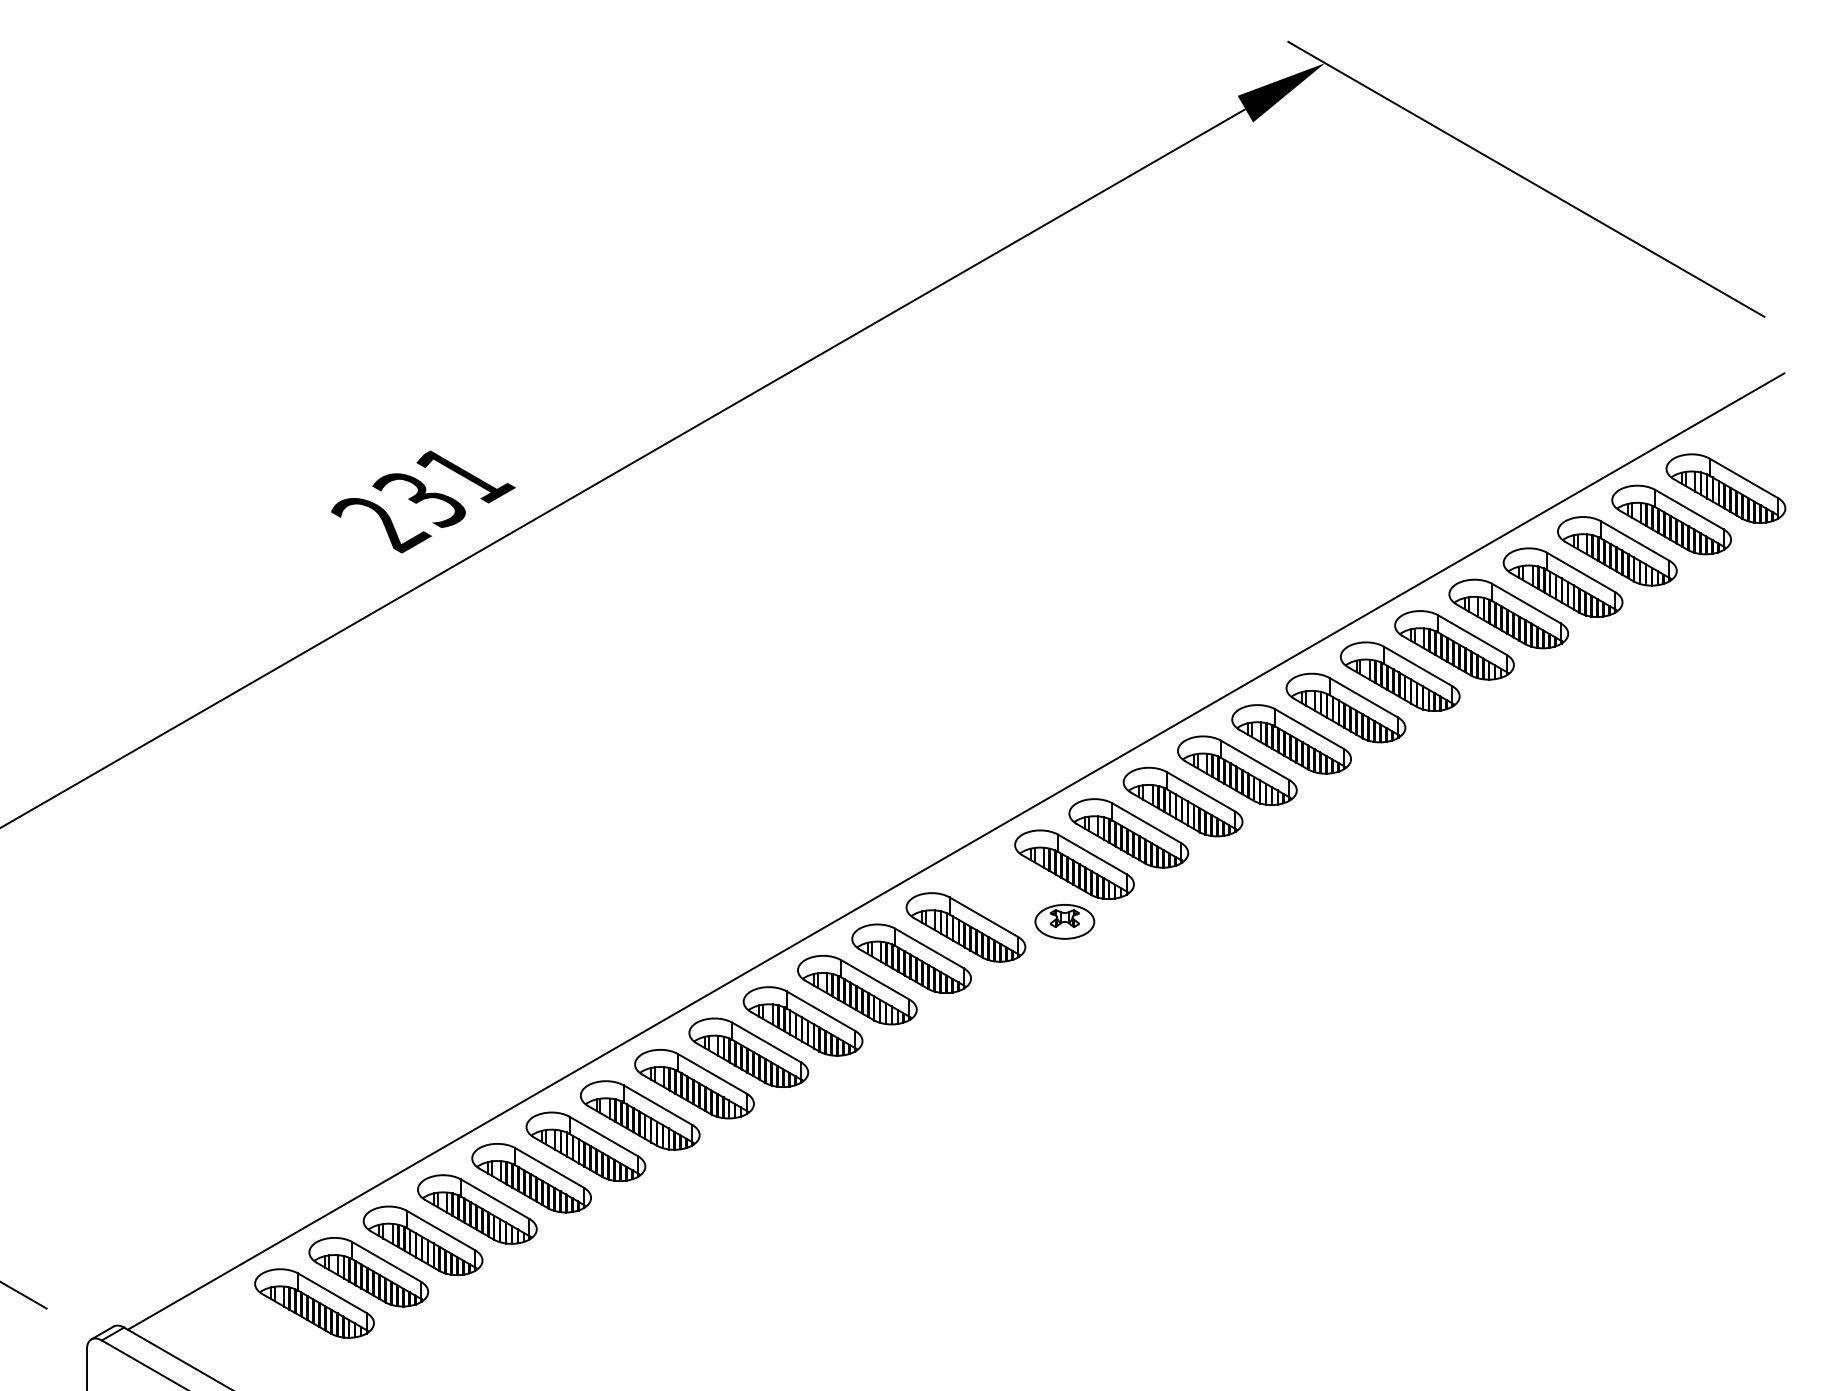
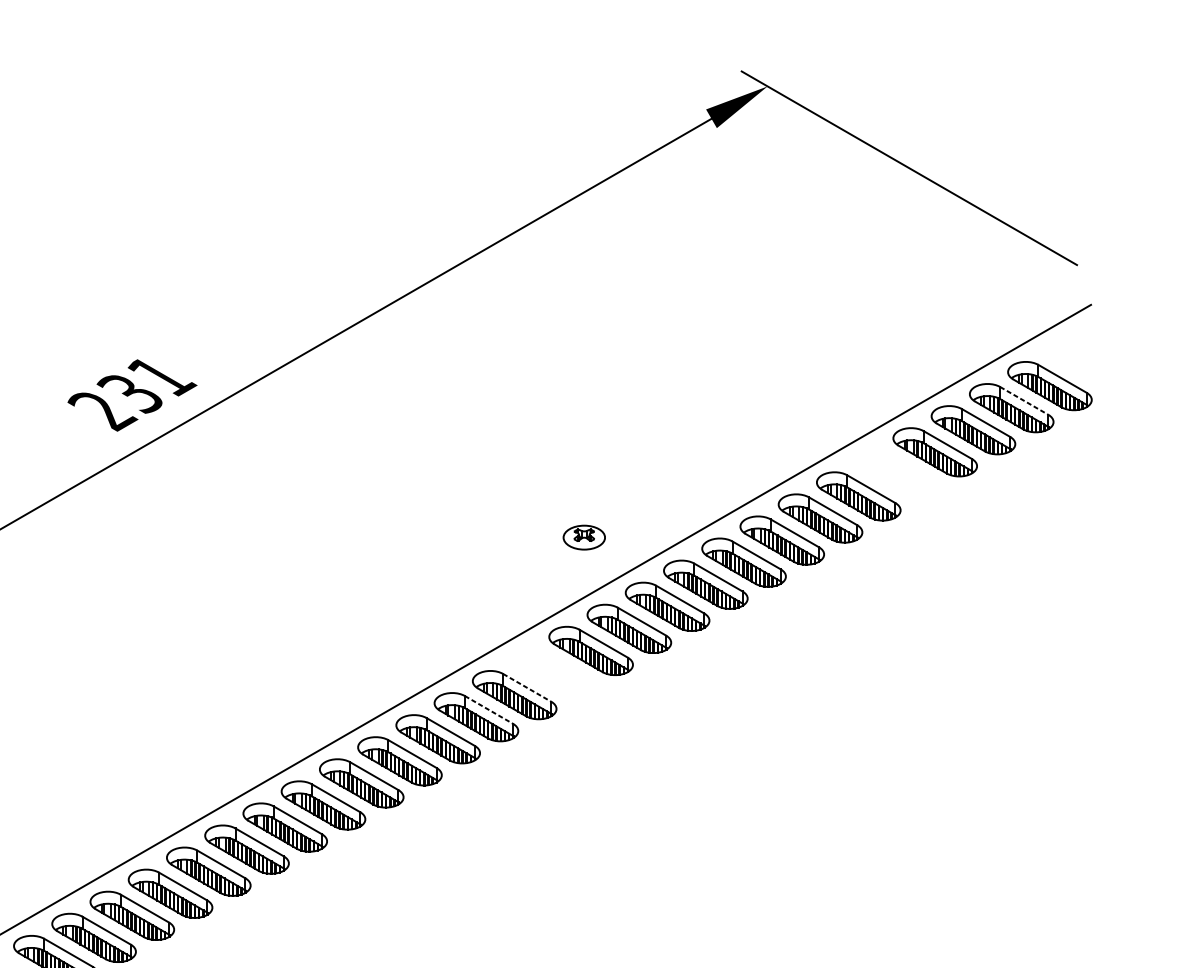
line: (1689, 509) -> (1024, 400), solid -> dashed
part: (1508, 613) -> (896, 474), removed
line: (984, 917) -> (527, 688), solid -> dashed
part: (1064, 921) -> (584, 537), moved
line: (929, 948) -> (488, 709), solid -> dashed

